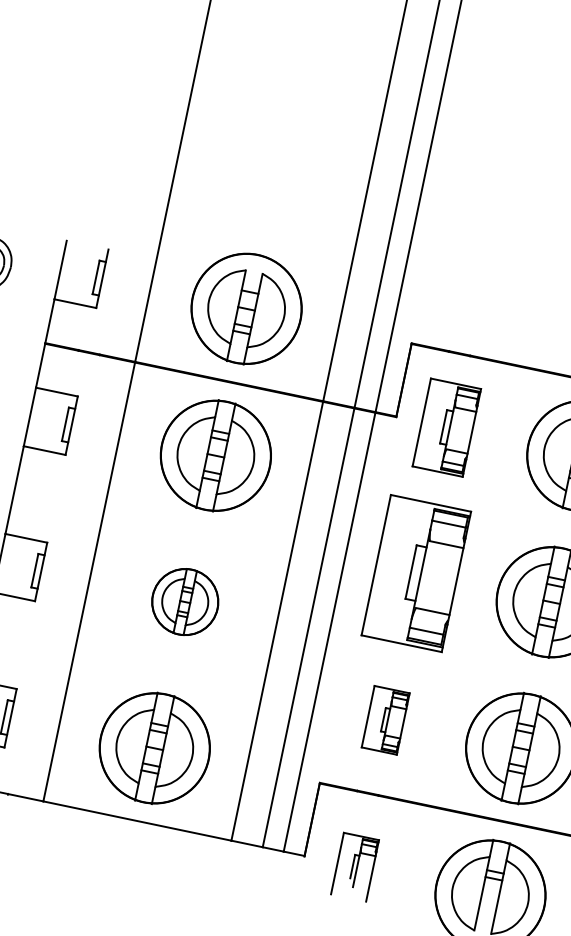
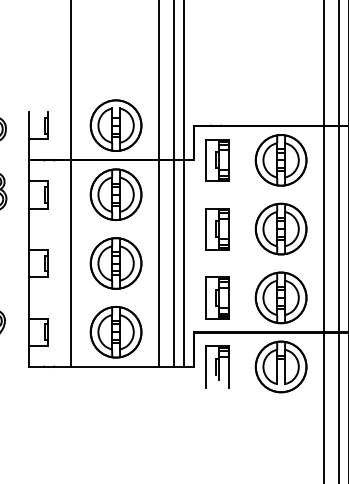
part: (416, 574) -> (217, 229), size x0.62
part: (184, 601) -> (115, 263), size x1.67
part: (385, 719) -> (217, 297), size x1.43
part: (355, 866) -> (217, 366), size x1.43

